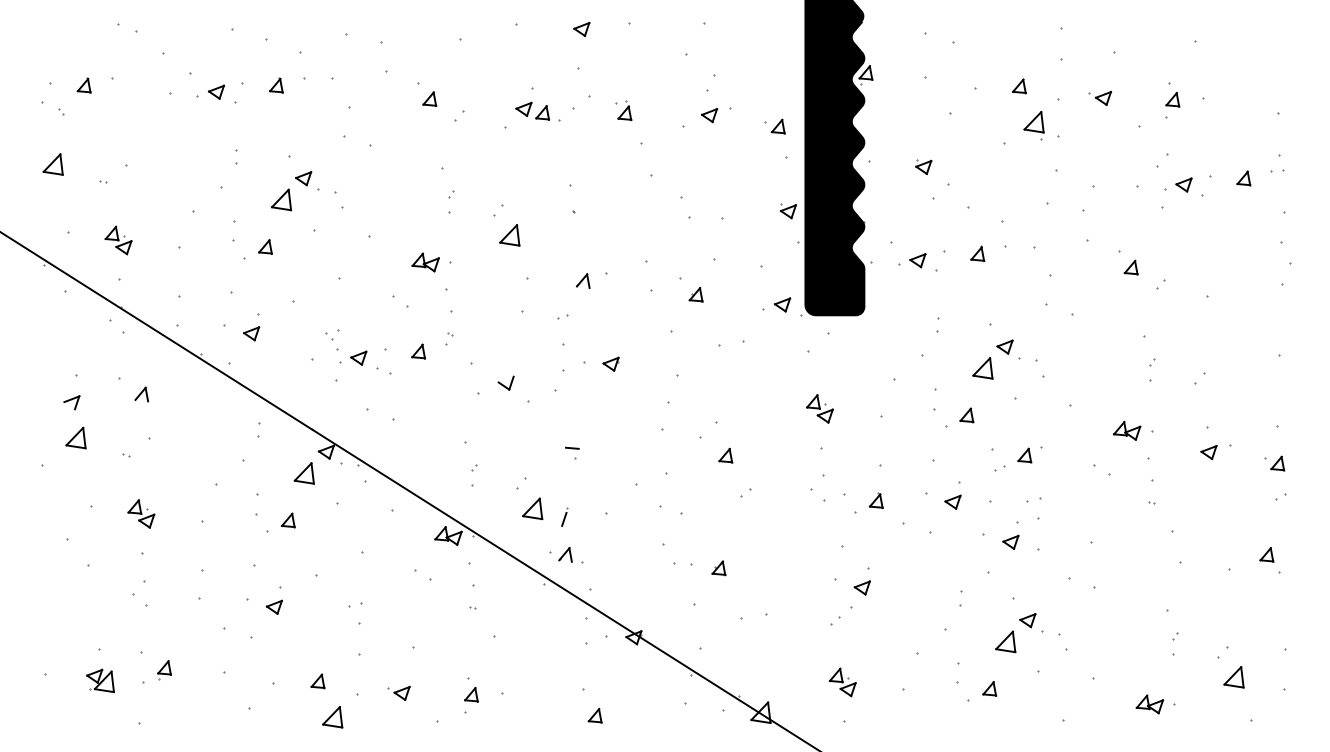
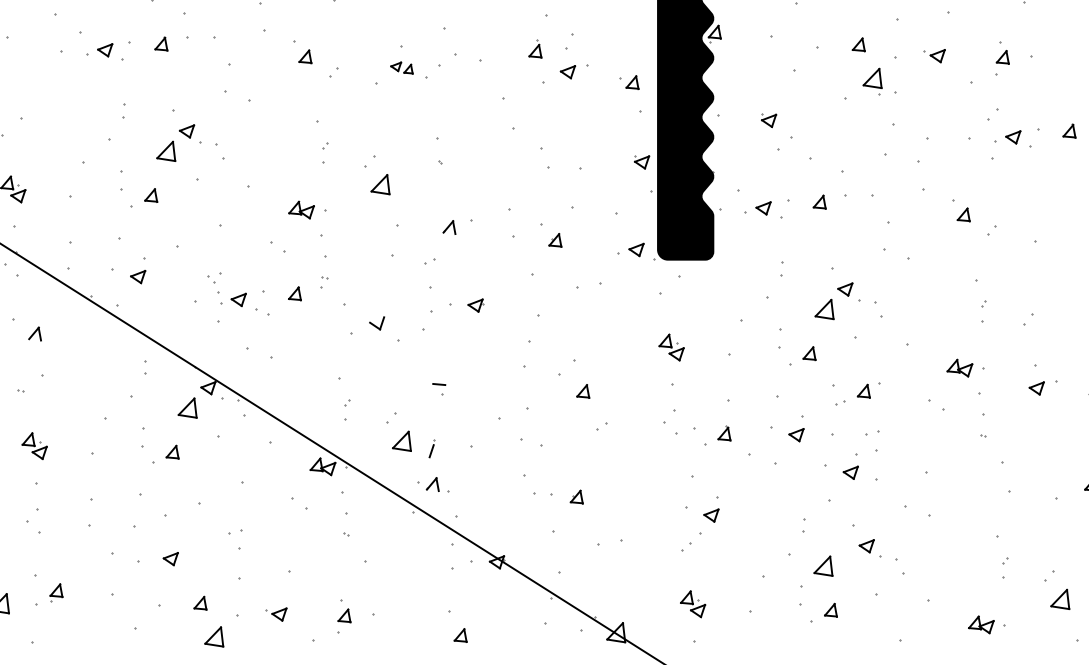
part: (532, 110) -> (401, 67), size x0.7
part: (624, 110) -> (535, 48), moved
part: (273, 606) -> (169, 558), moved
part: (1005, 641) -> (823, 565), moved

